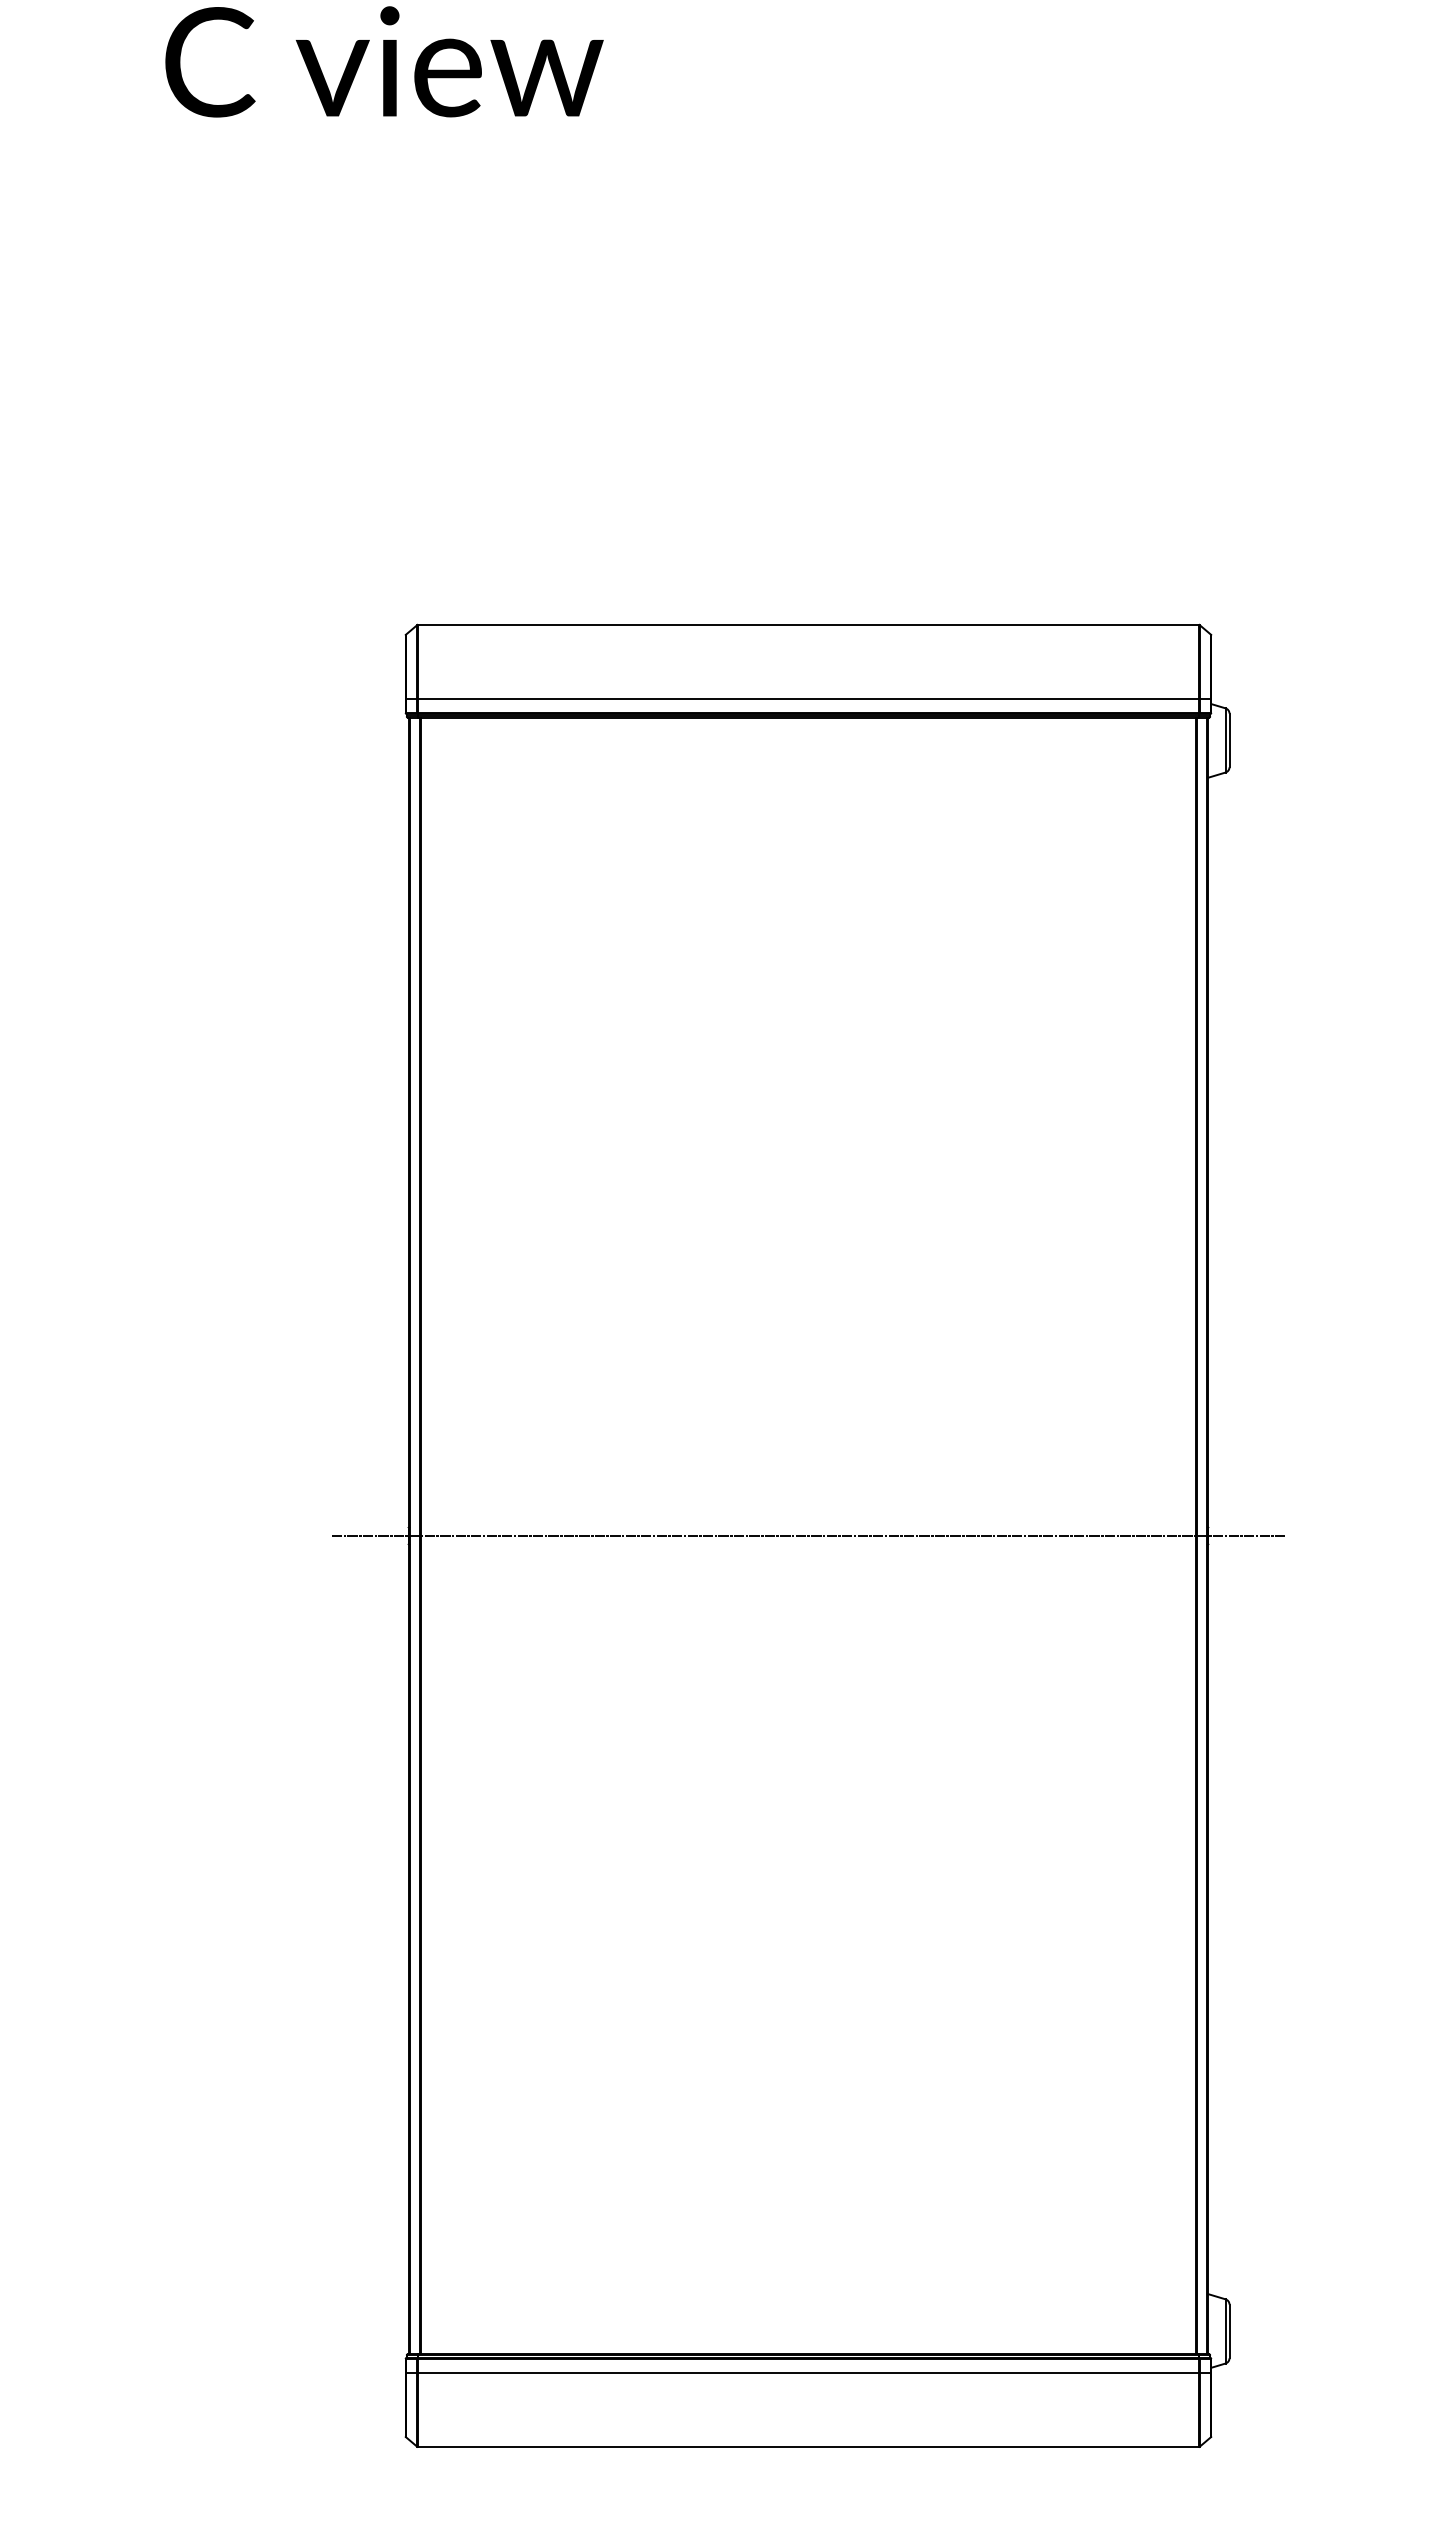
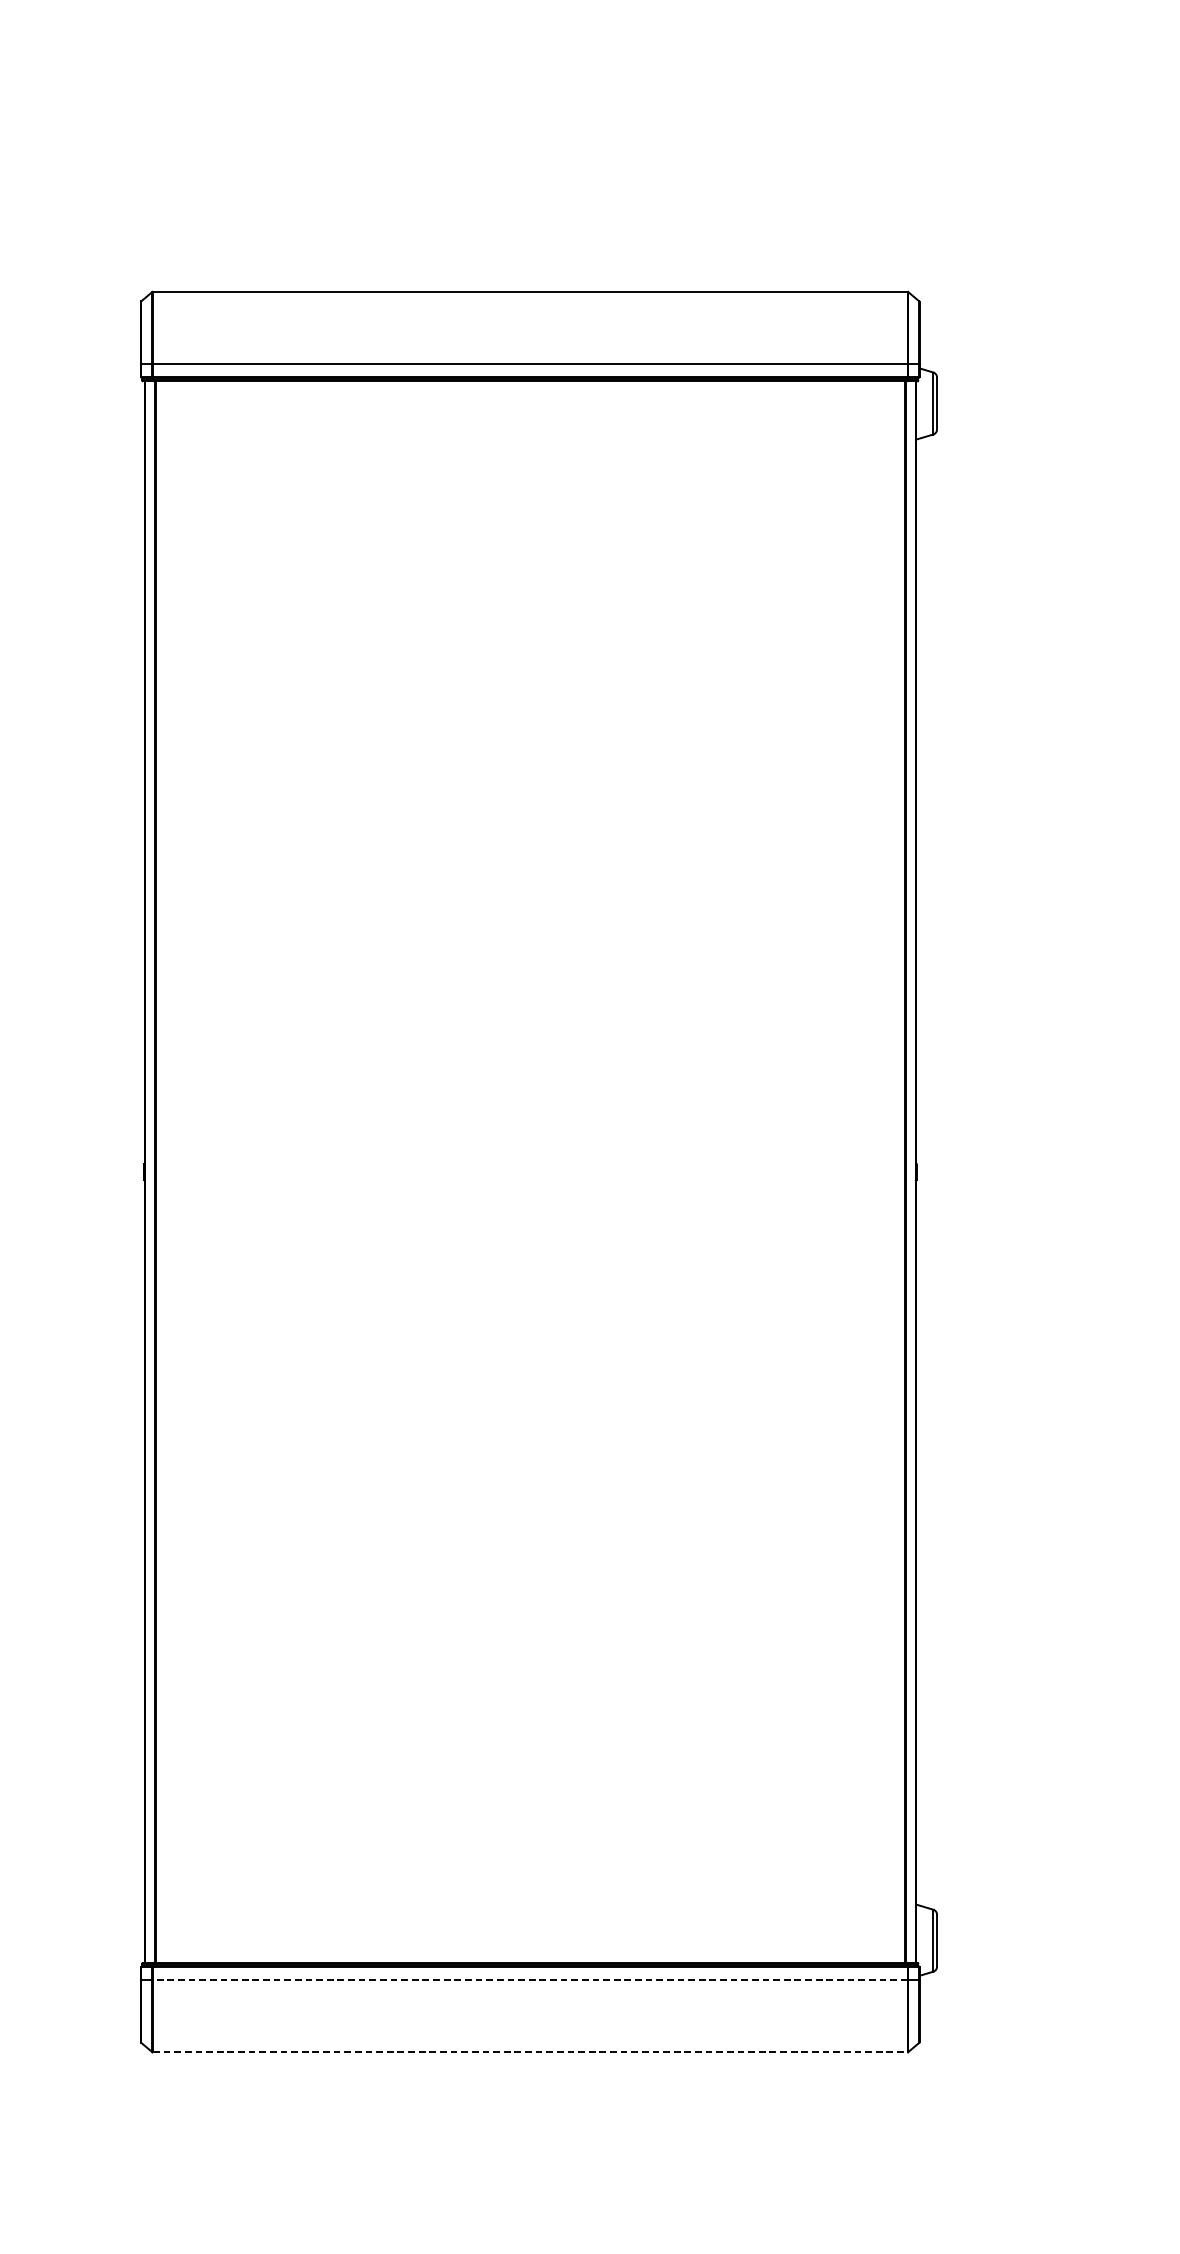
line: (807, 1535) -> (529, 1171), removed
line: (807, 2372) -> (529, 1980), solid -> dashed
line: (808, 2447) -> (530, 2052), solid -> dashed

